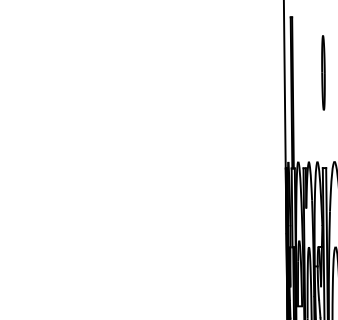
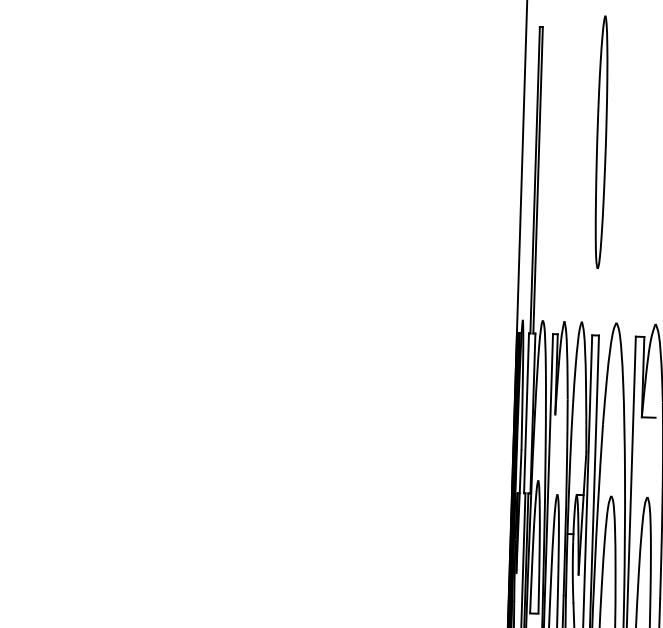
part: (323, 72) -> (601, 141), size x1.67

